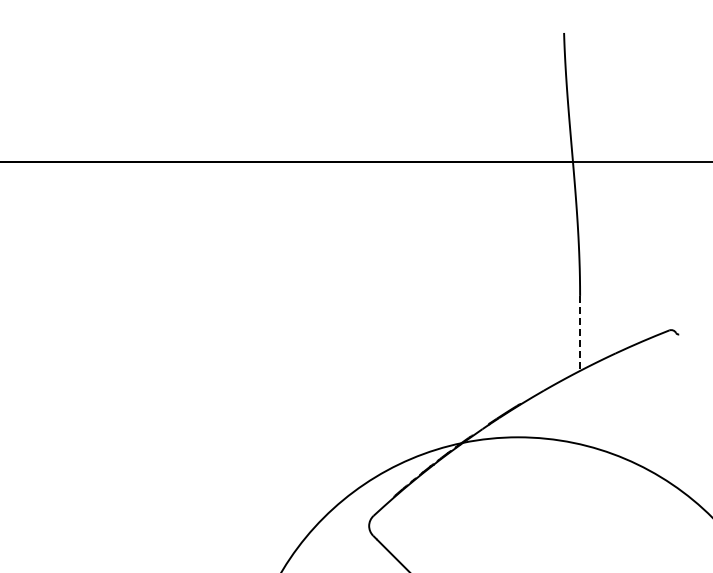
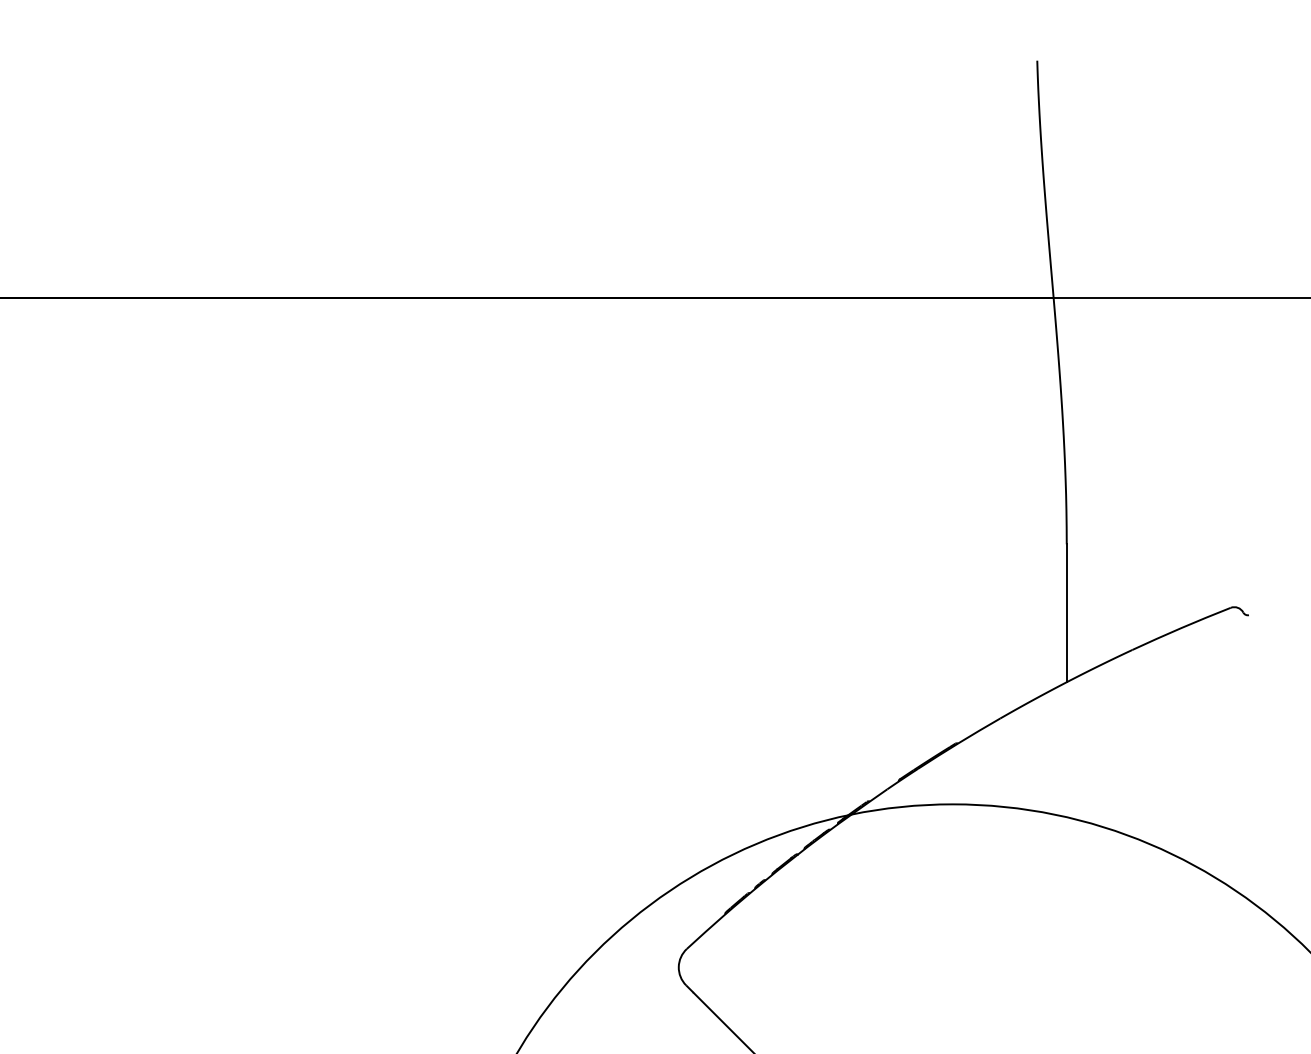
line: (580, 333) -> (1067, 613), dashed -> solid

